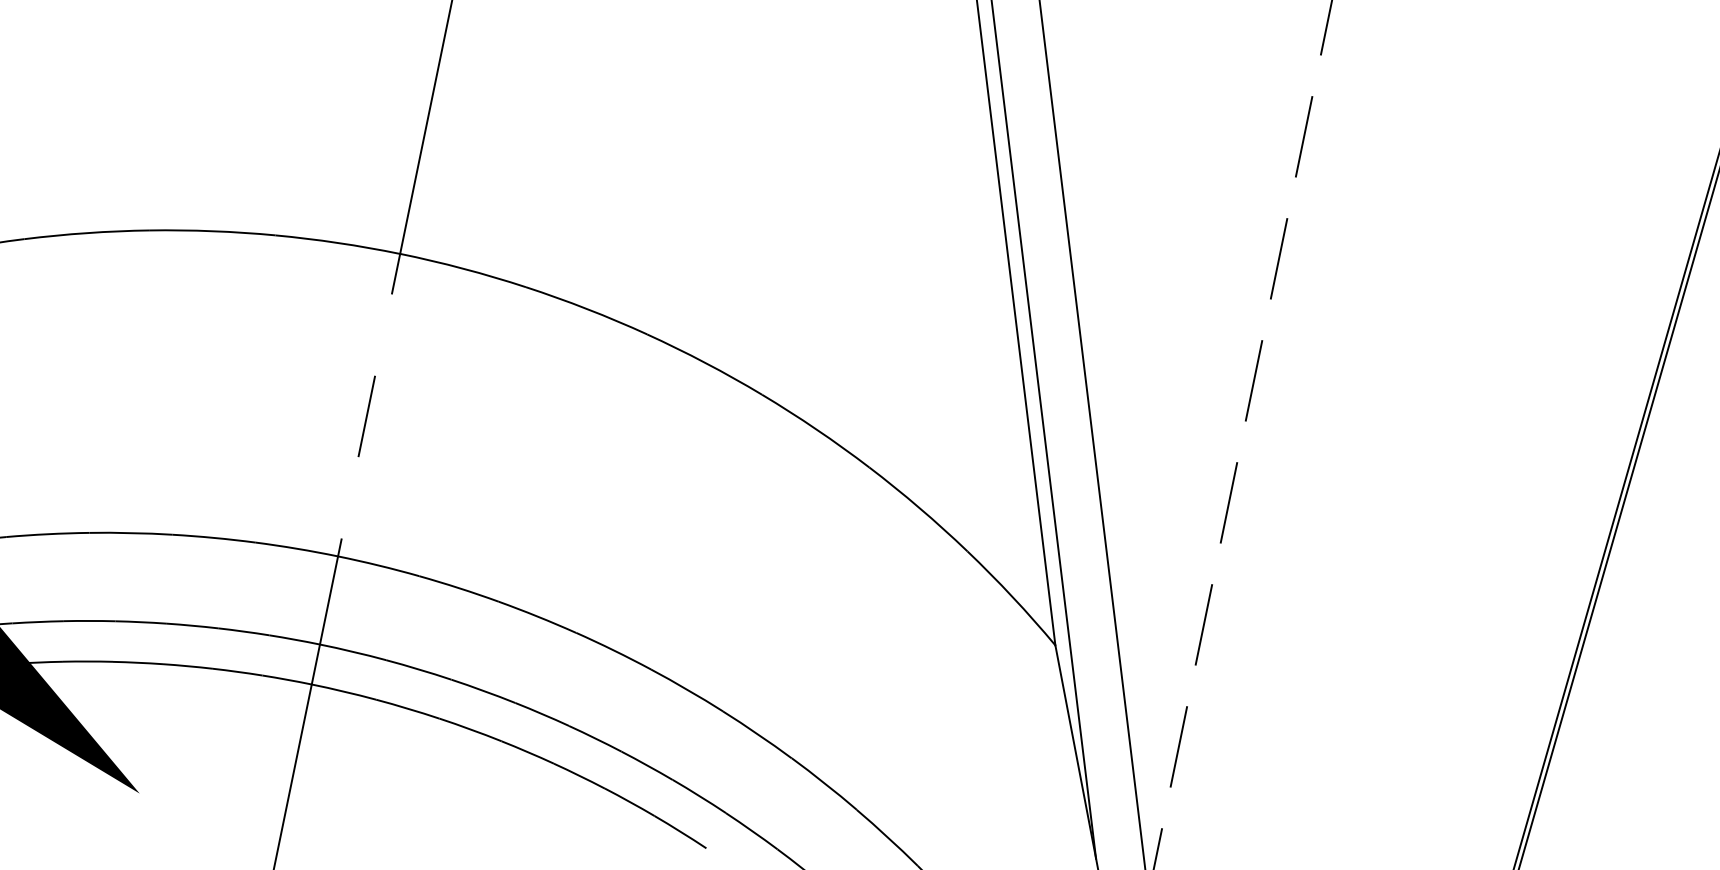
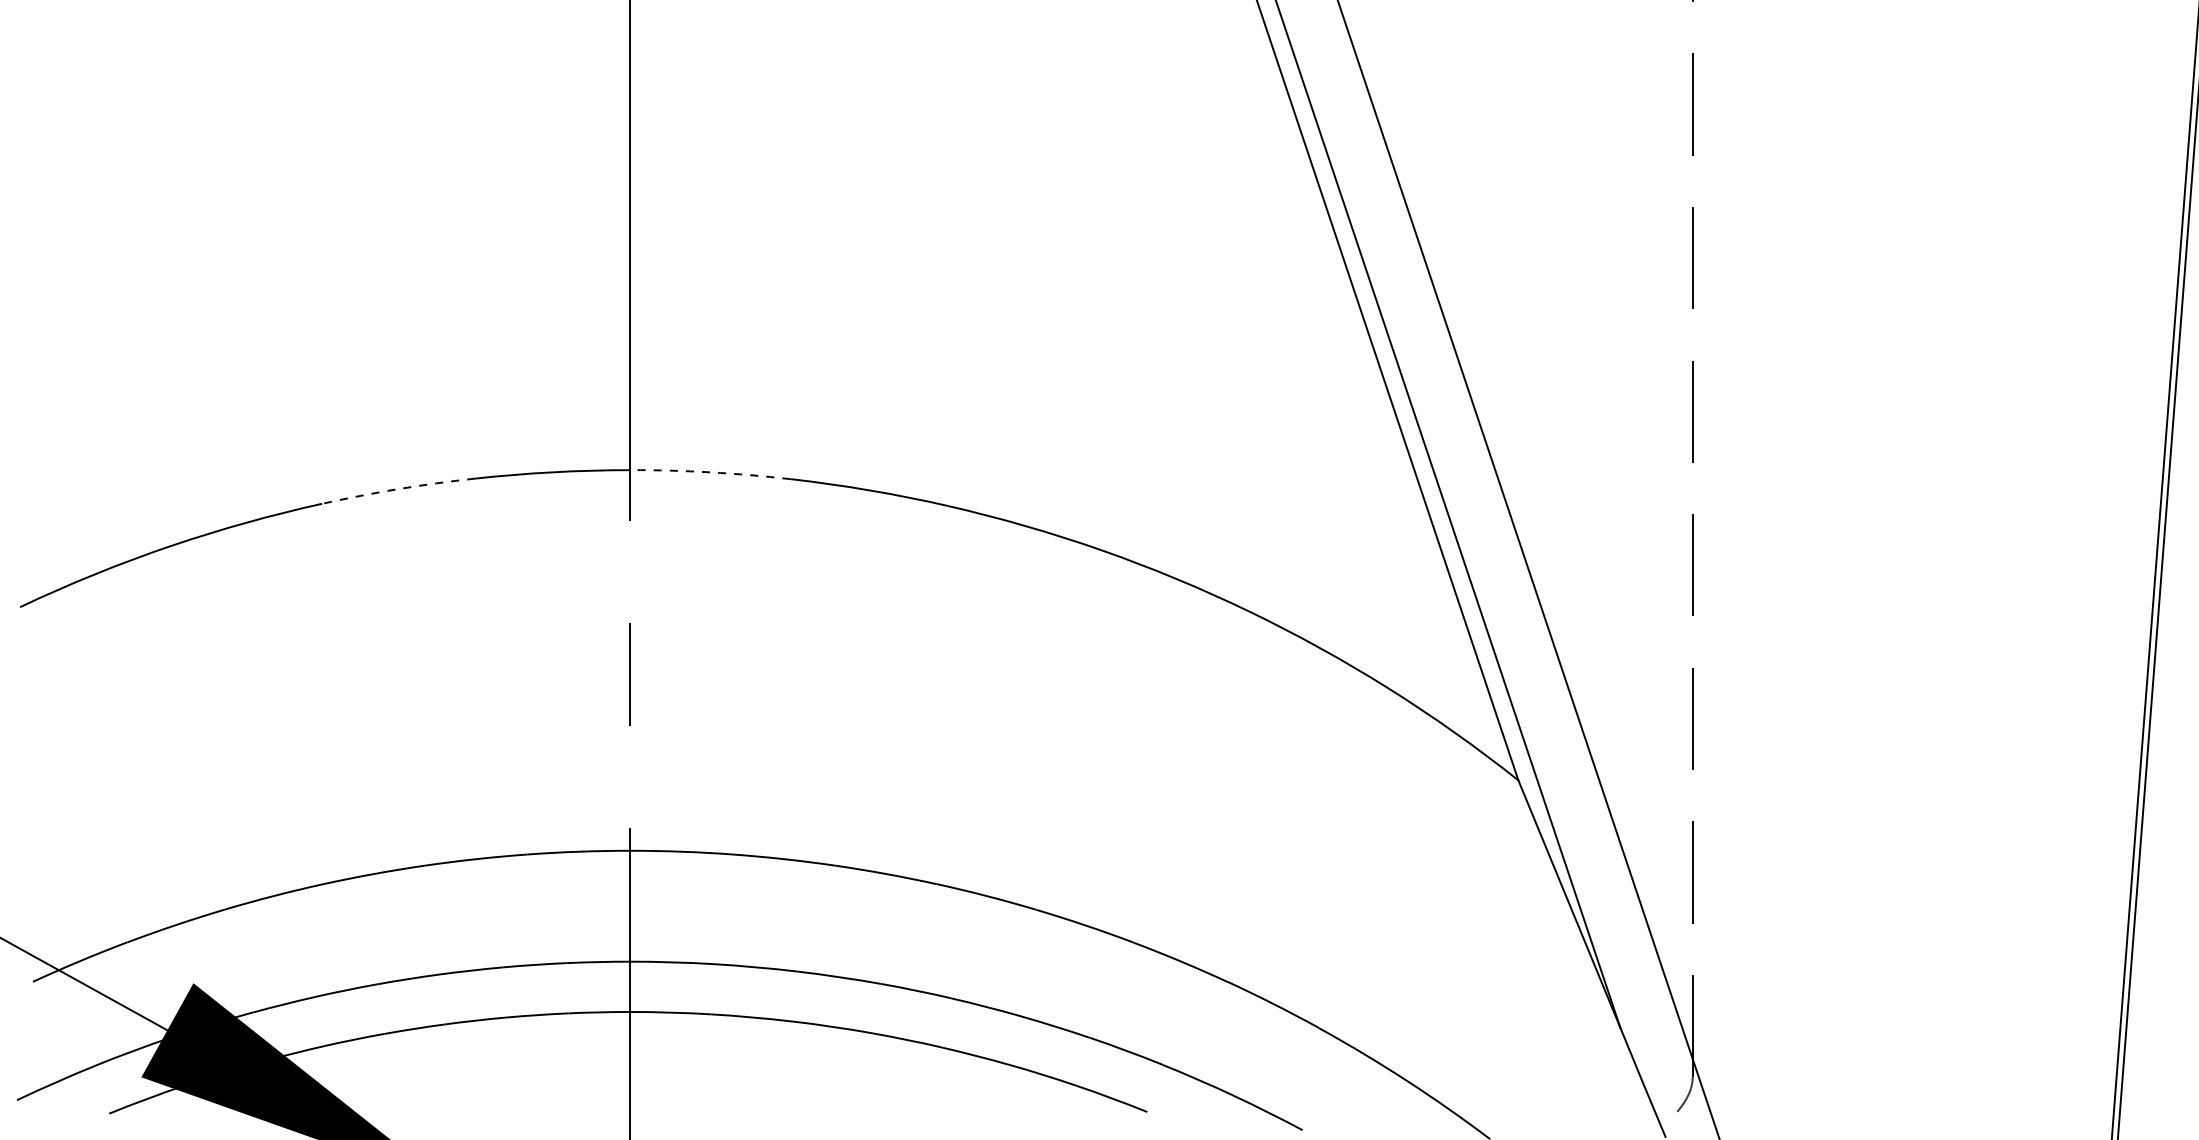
arc: (212, 231) -> (398, 489), solid -> dashed
arc: (463, 268) -> (710, 472), solid -> dashed

